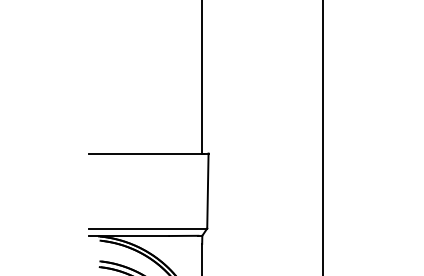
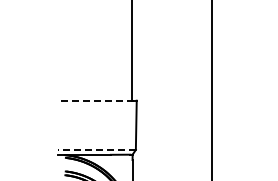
line: (147, 153) -> (96, 100), solid -> dashed
line: (148, 227) -> (97, 149), solid -> dashed

